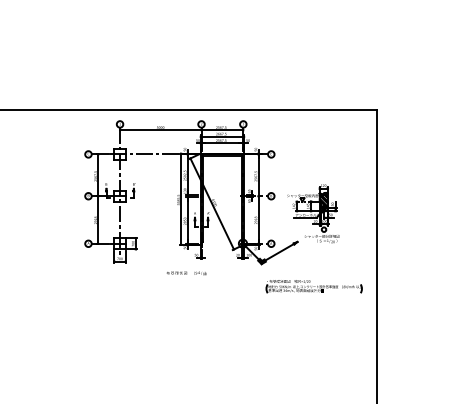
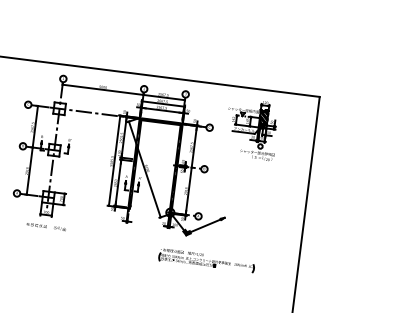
part: (313, 213) -> (252, 129), moved
text: (186, 273) -> (46, 227), moved
part: (313, 286) -> (206, 260), moved

